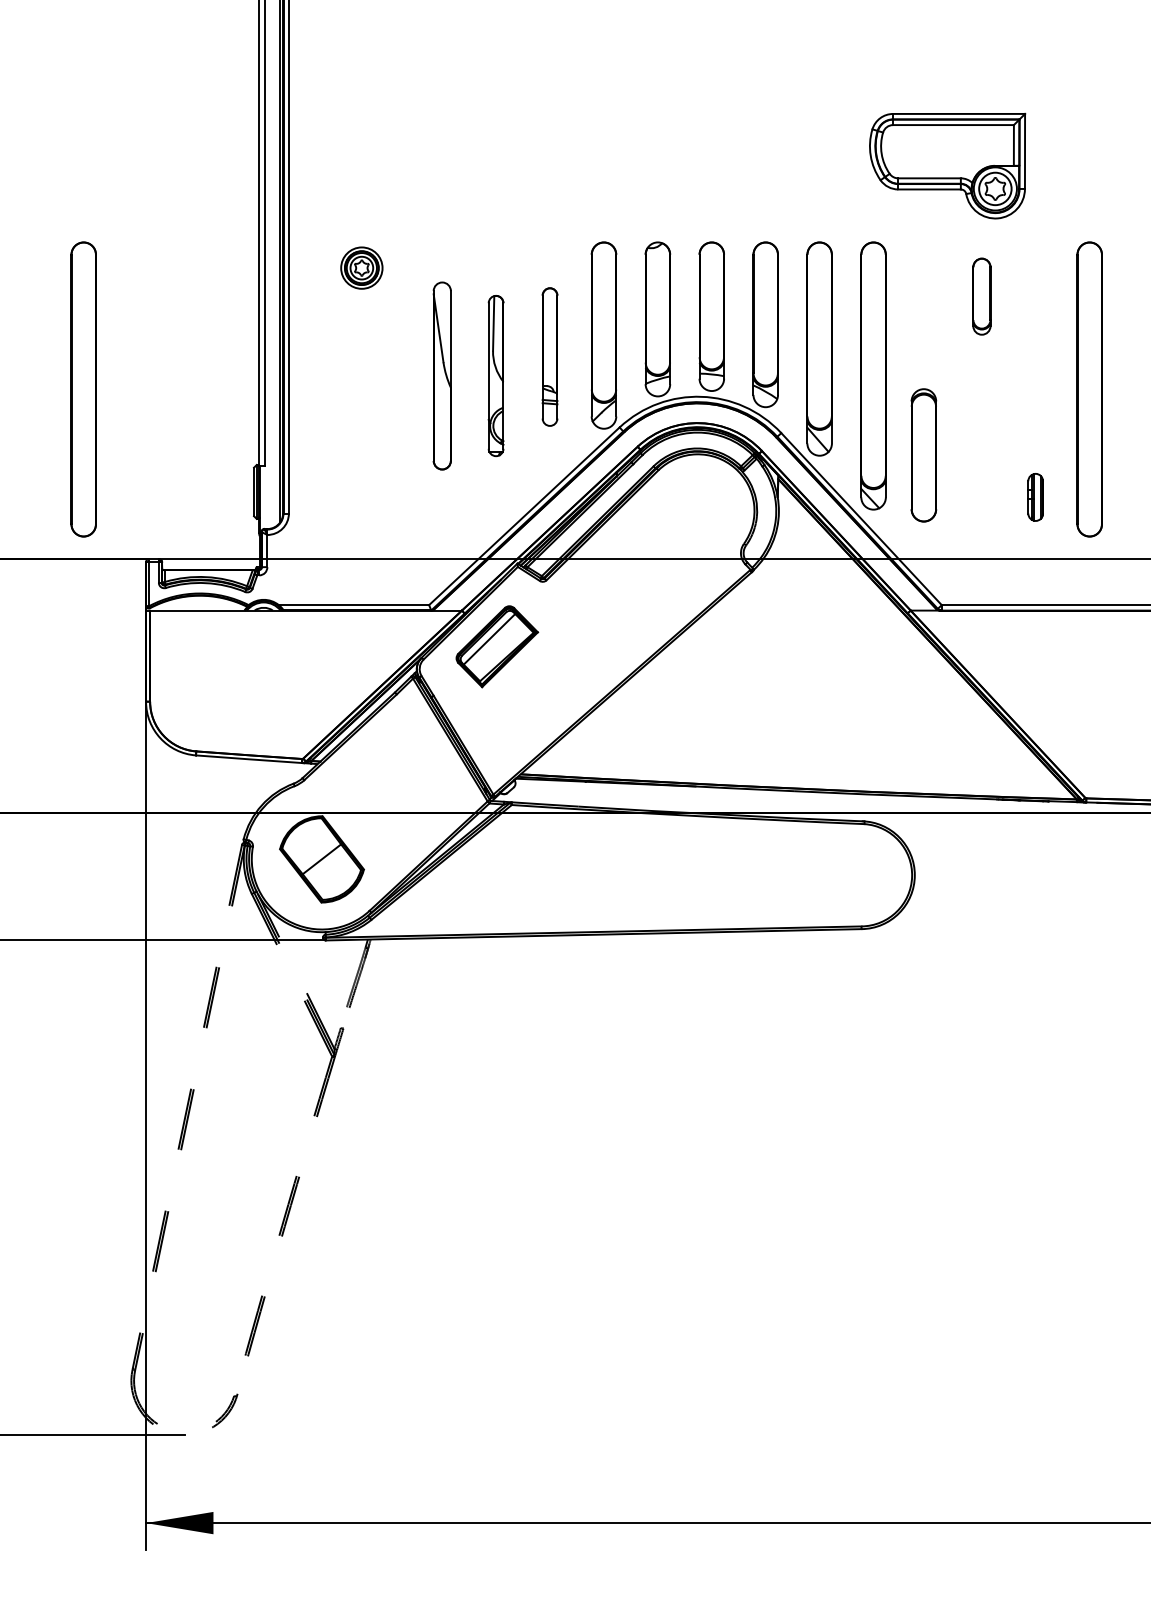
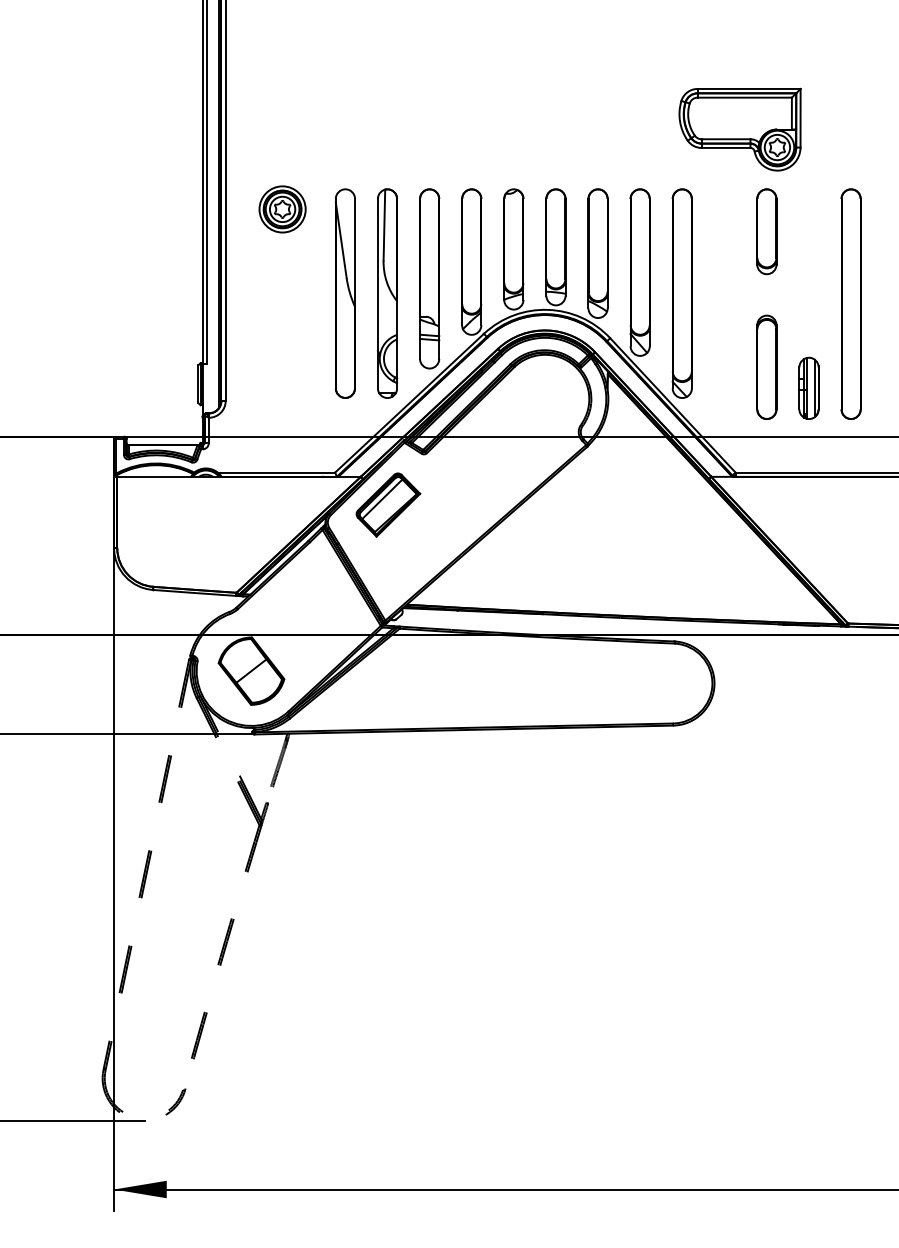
part: (361, 267) -> (282, 208), size x1.43
part: (981, 296) -> (766, 231), size x1.43
part: (549, 356) -> (429, 278), size x1.67
part: (442, 375) -> (345, 293), size x1.43
part: (495, 375) -> (387, 293), size x1.67
part: (83, 389) -> (65, 304), removed
part: (923, 455) -> (766, 367), moved
part: (1035, 497) -> (808, 388), size x1.67

